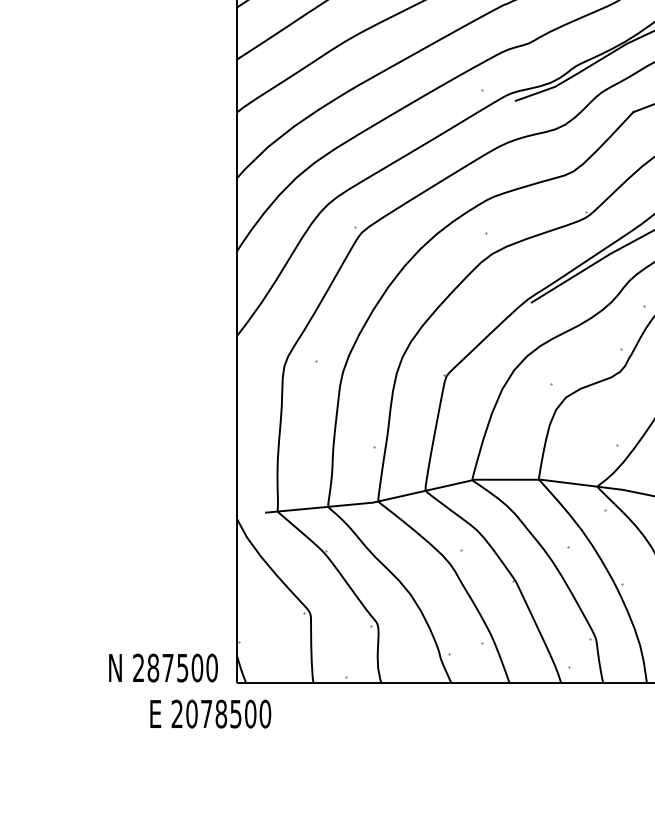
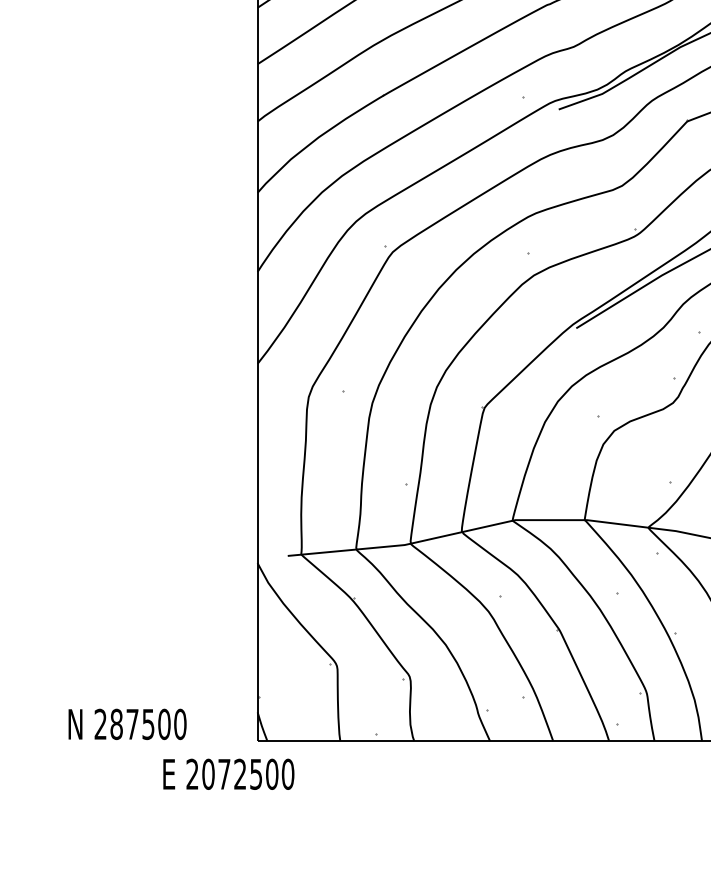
text: (163, 667) -> (127, 723), moved
text: (221, 713) -> (240, 773), 2078500 -> 2072500

